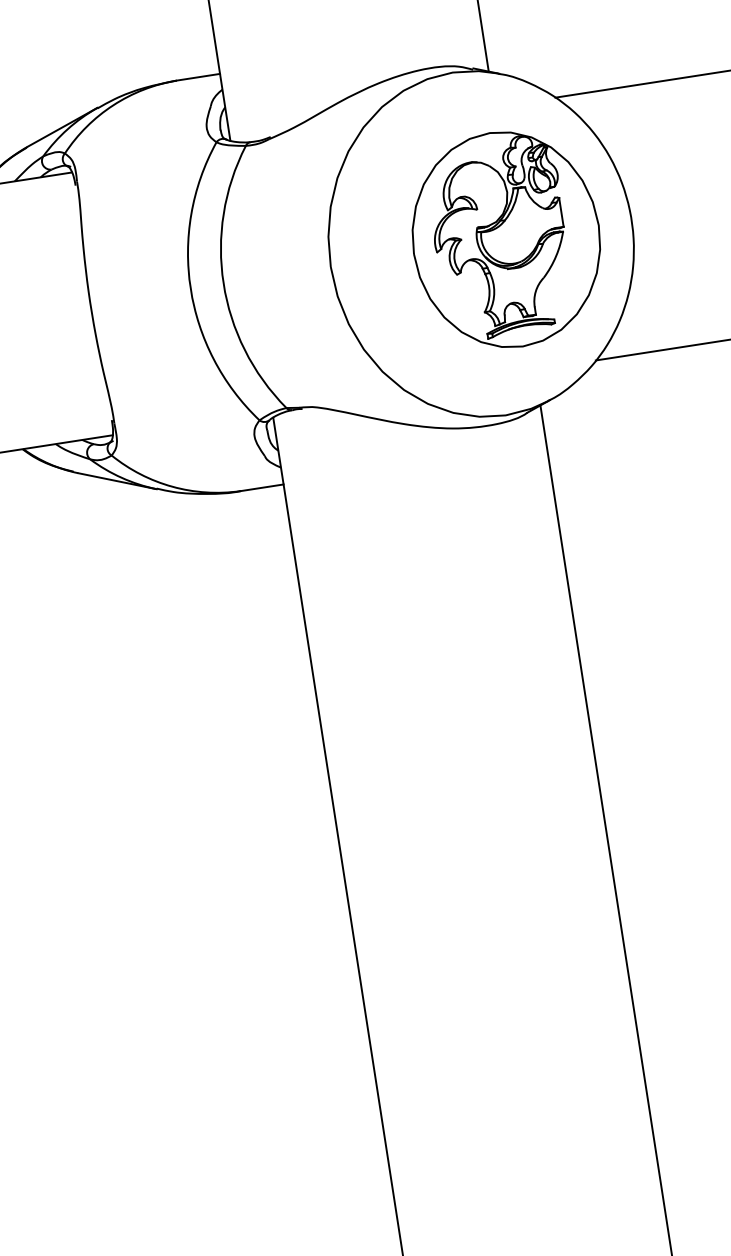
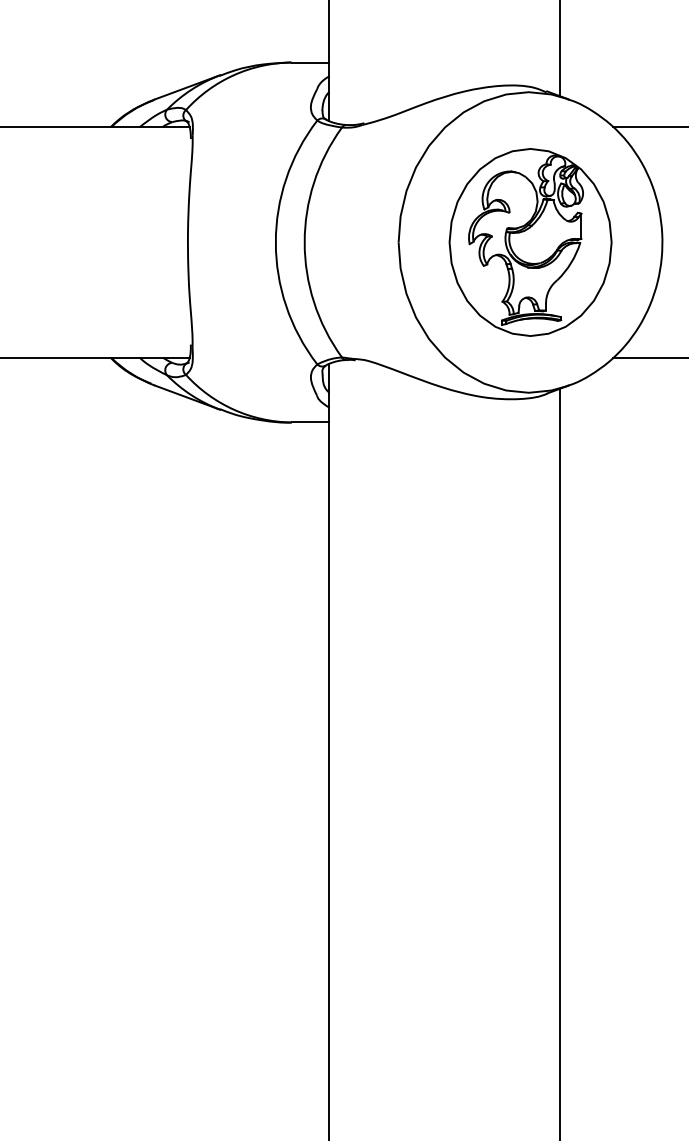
part: (506, 239) -> (530, 242), moved

